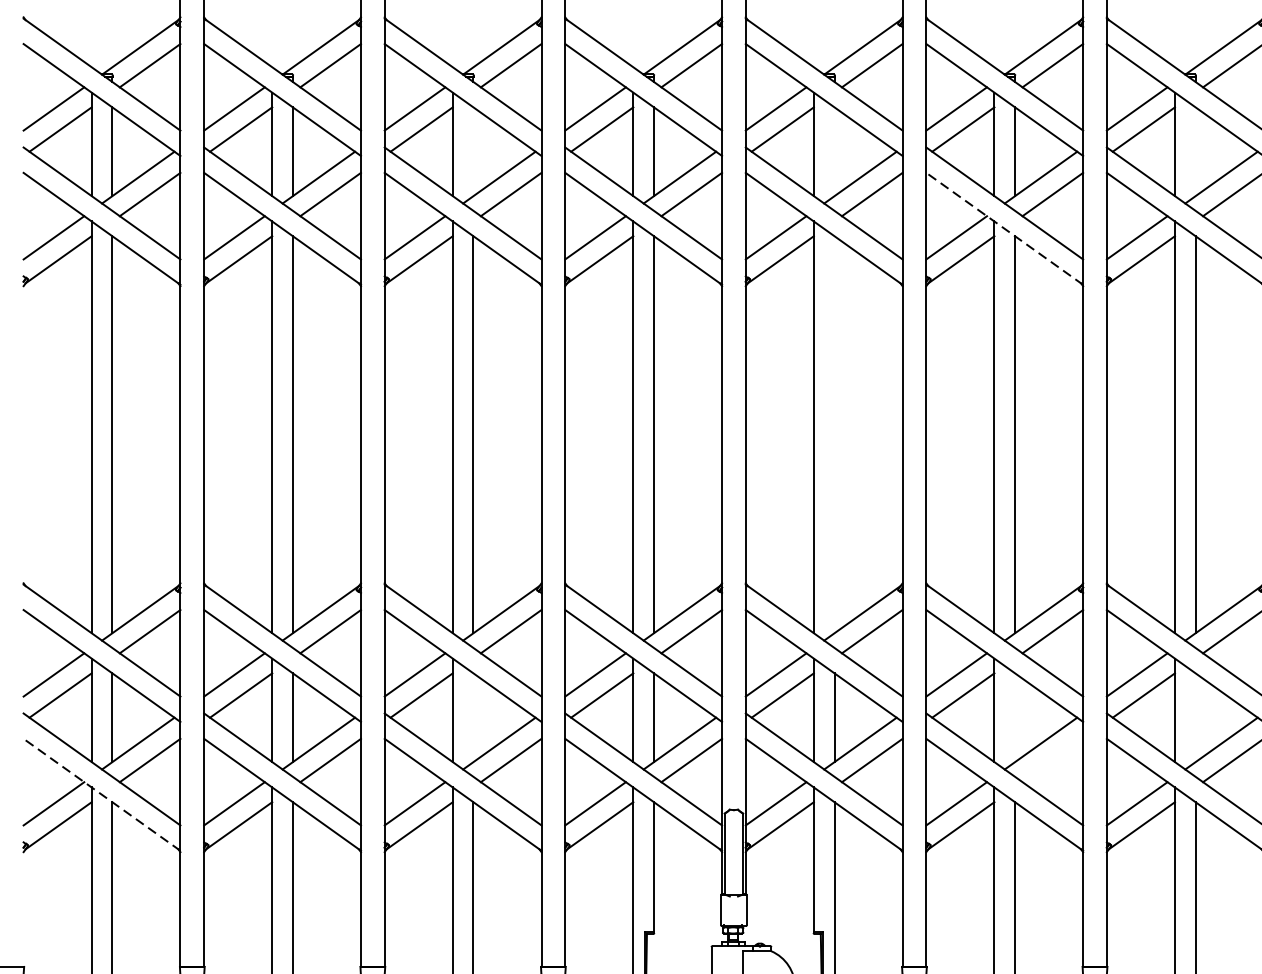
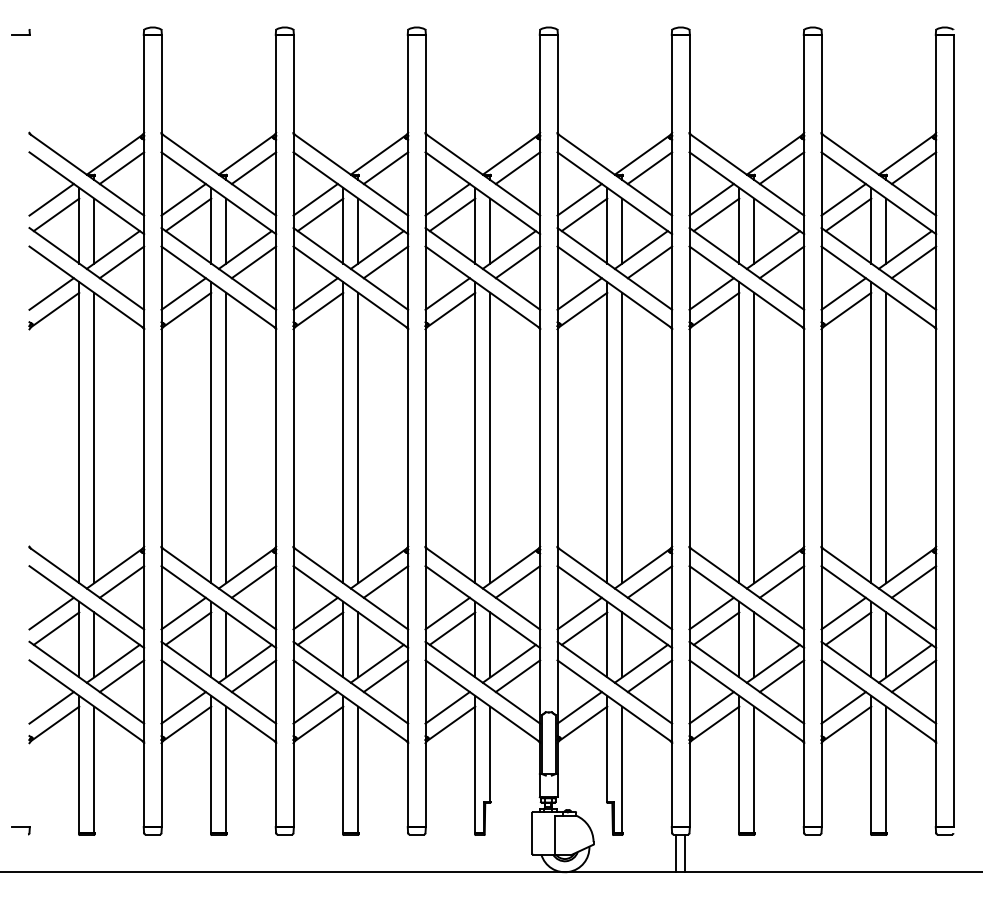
line: (473, 150) -> (358, 230), added
line: (834, 150) -> (622, 230), added
line: (1195, 150) -> (886, 230), added
line: (1004, 228) -> (746, 287), dashed -> solid
line: (834, 434) -> (622, 437), added
line: (473, 717) -> (358, 644), added
line: (1015, 717) -> (754, 644), added
line: (1195, 717) -> (886, 644), added
line: (1052, 760) -> (781, 676), added
line: (101, 793) -> (86, 700), dashed -> solid

